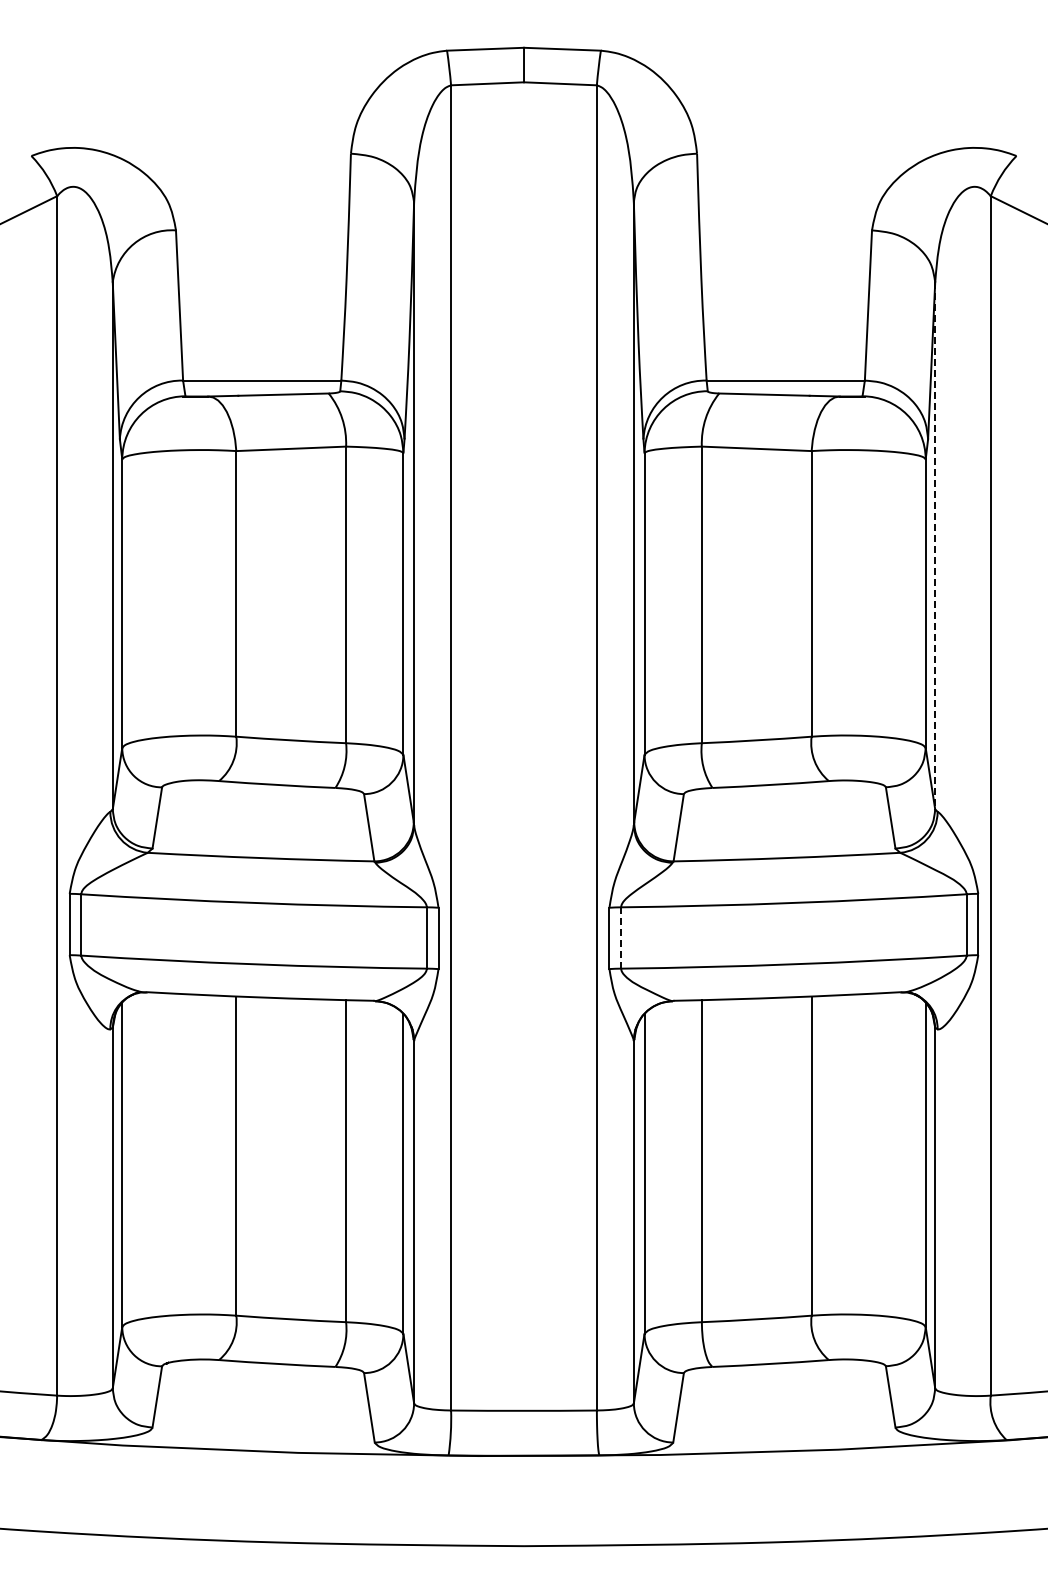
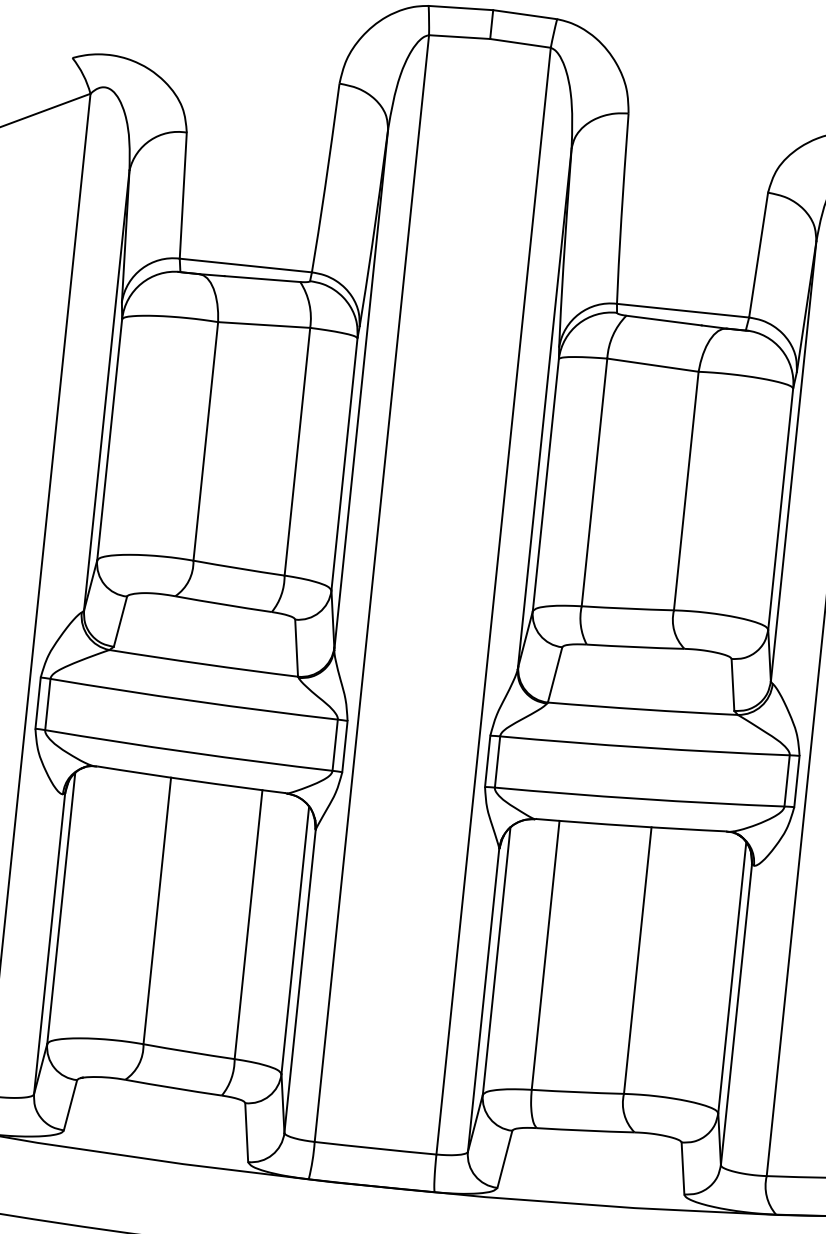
line: (935, 545) -> (793, 461), dashed -> solid
line: (621, 938) -> (497, 762), dashed -> solid

